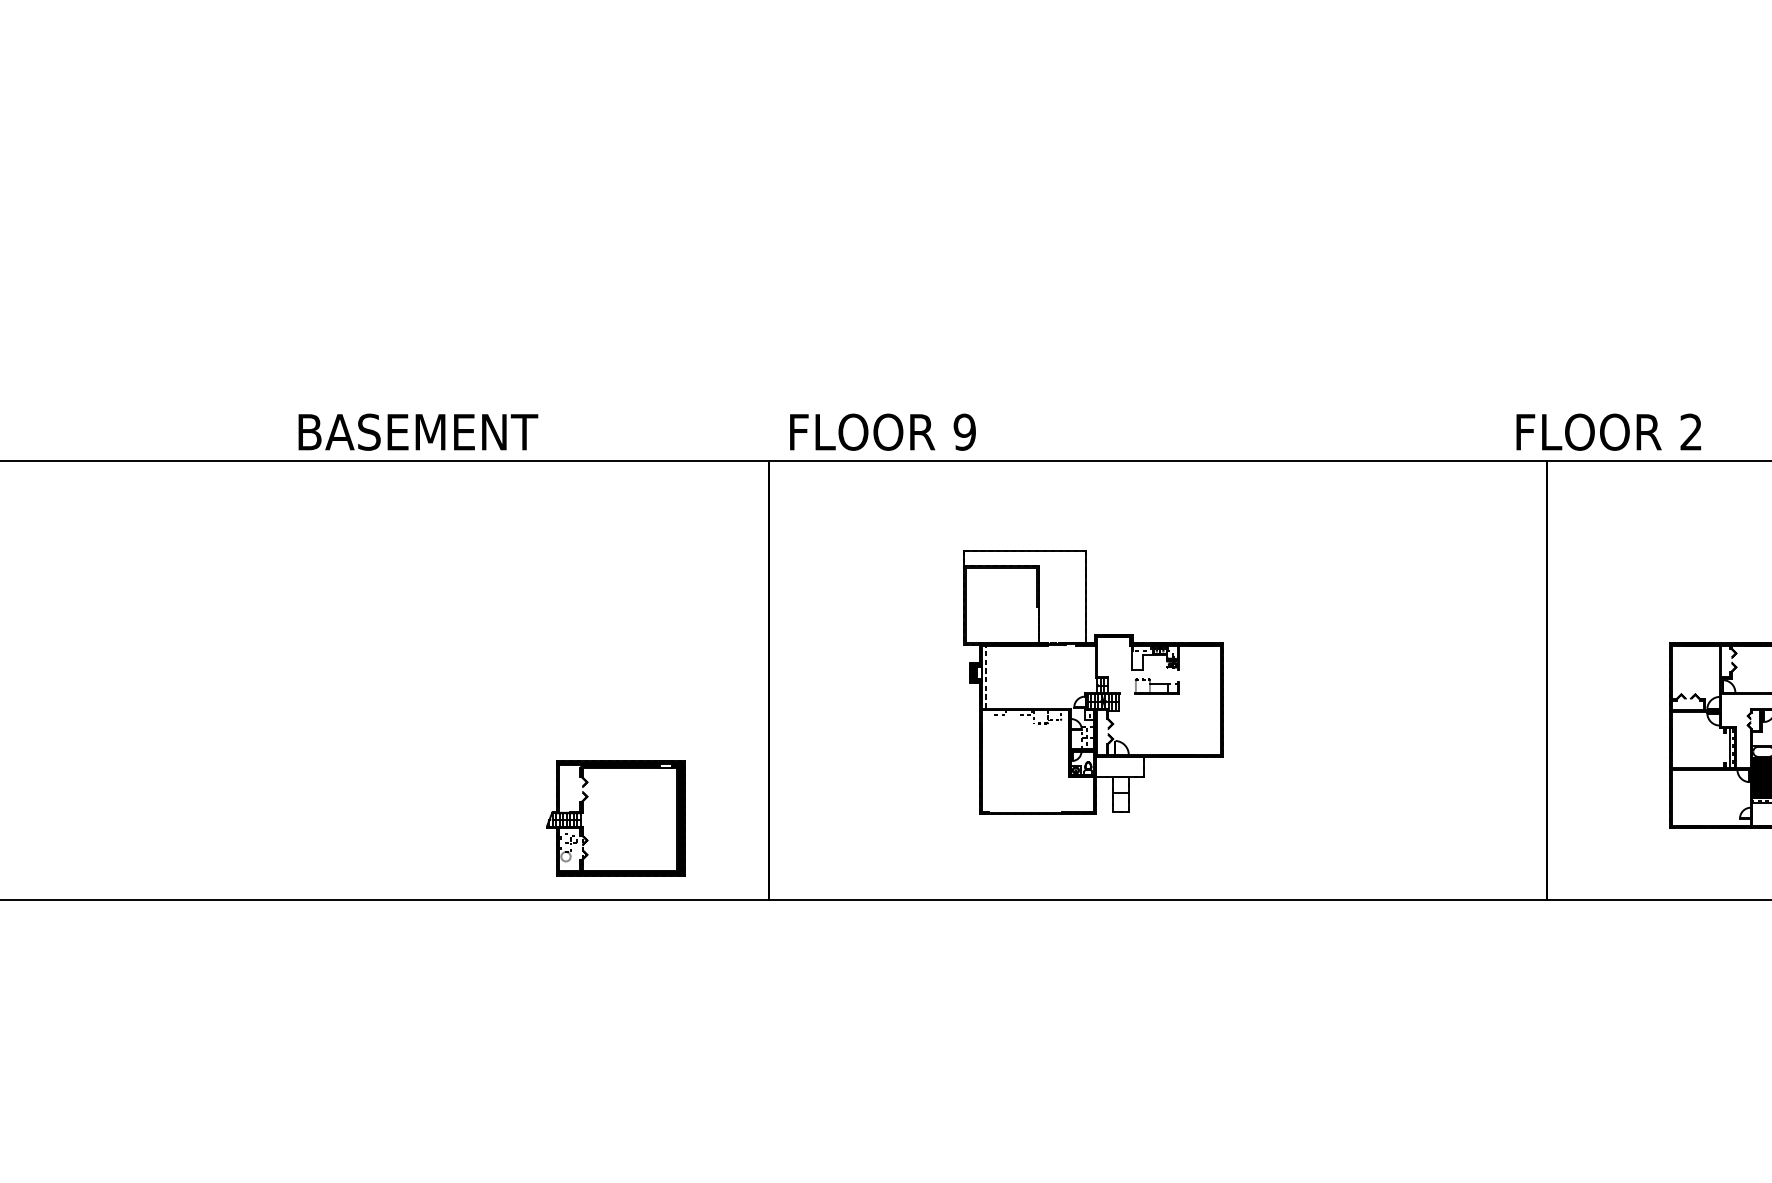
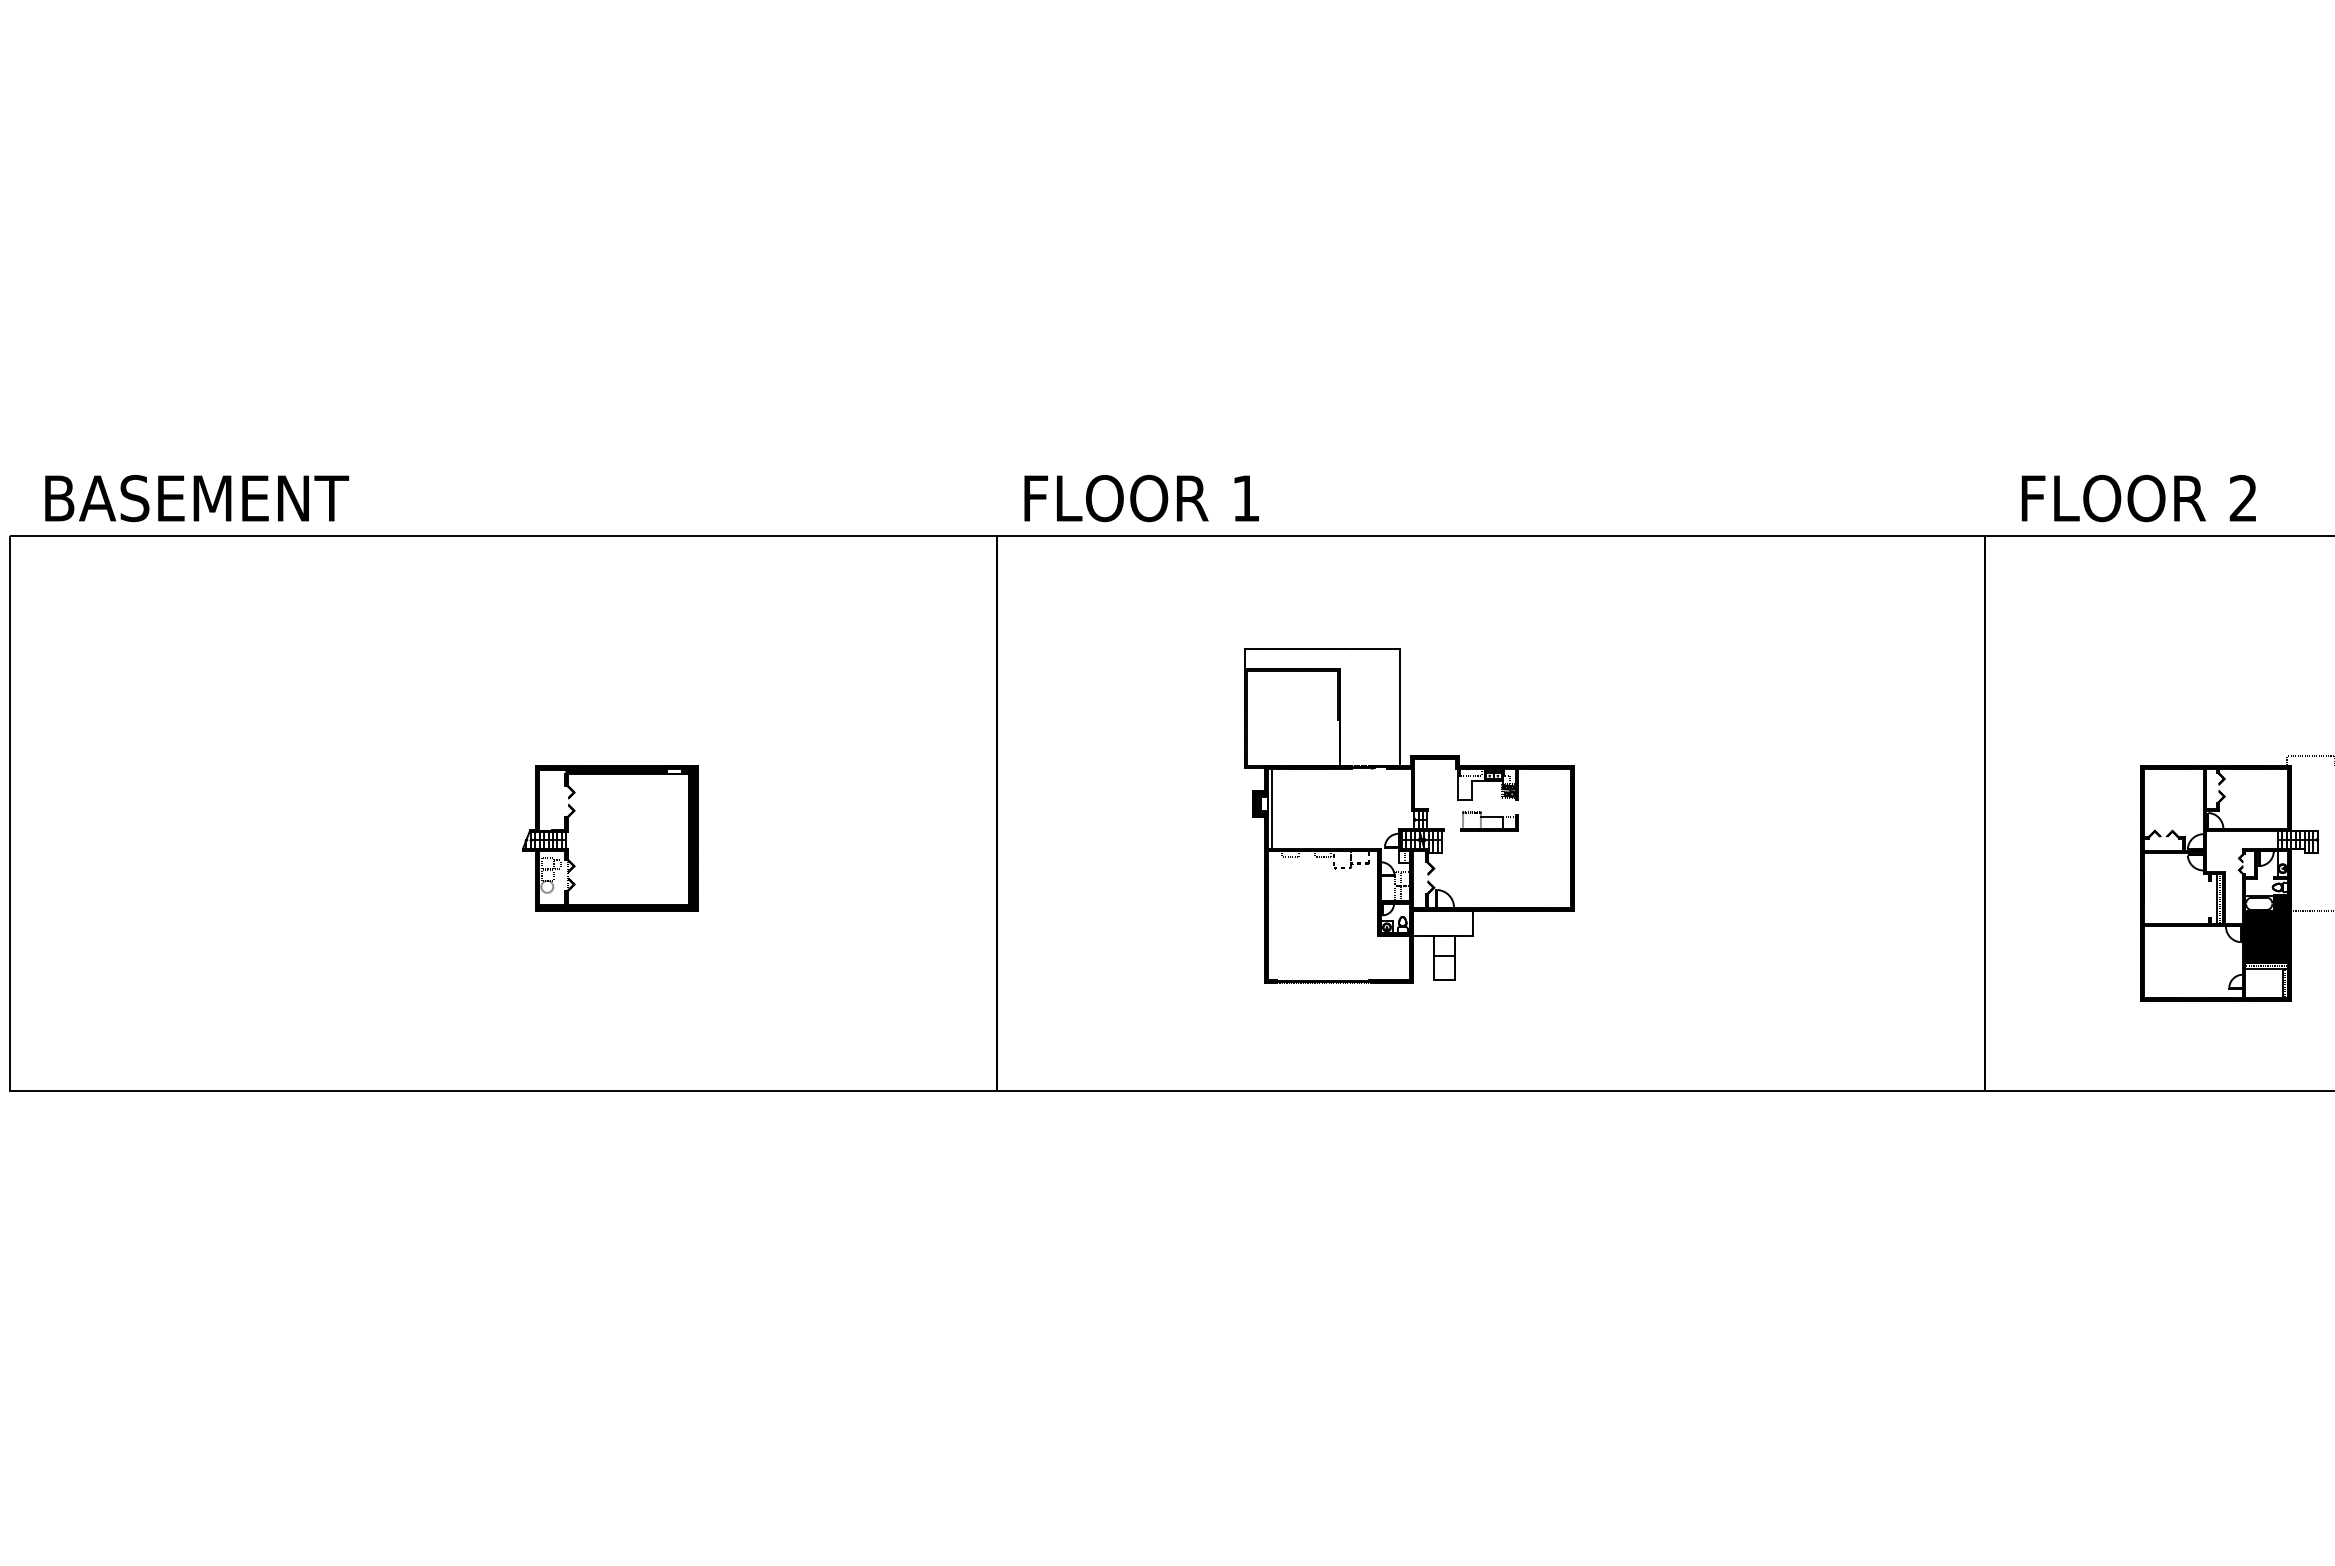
text: (418, 432) -> (197, 498), moved
text: (965, 432) -> (1246, 498), 9 -> 1
text: (1608, 432) -> (2138, 498), moved
line: (985, 676) -> (1272, 808), dashed -> solid
part: (615, 818) -> (610, 838), moved

